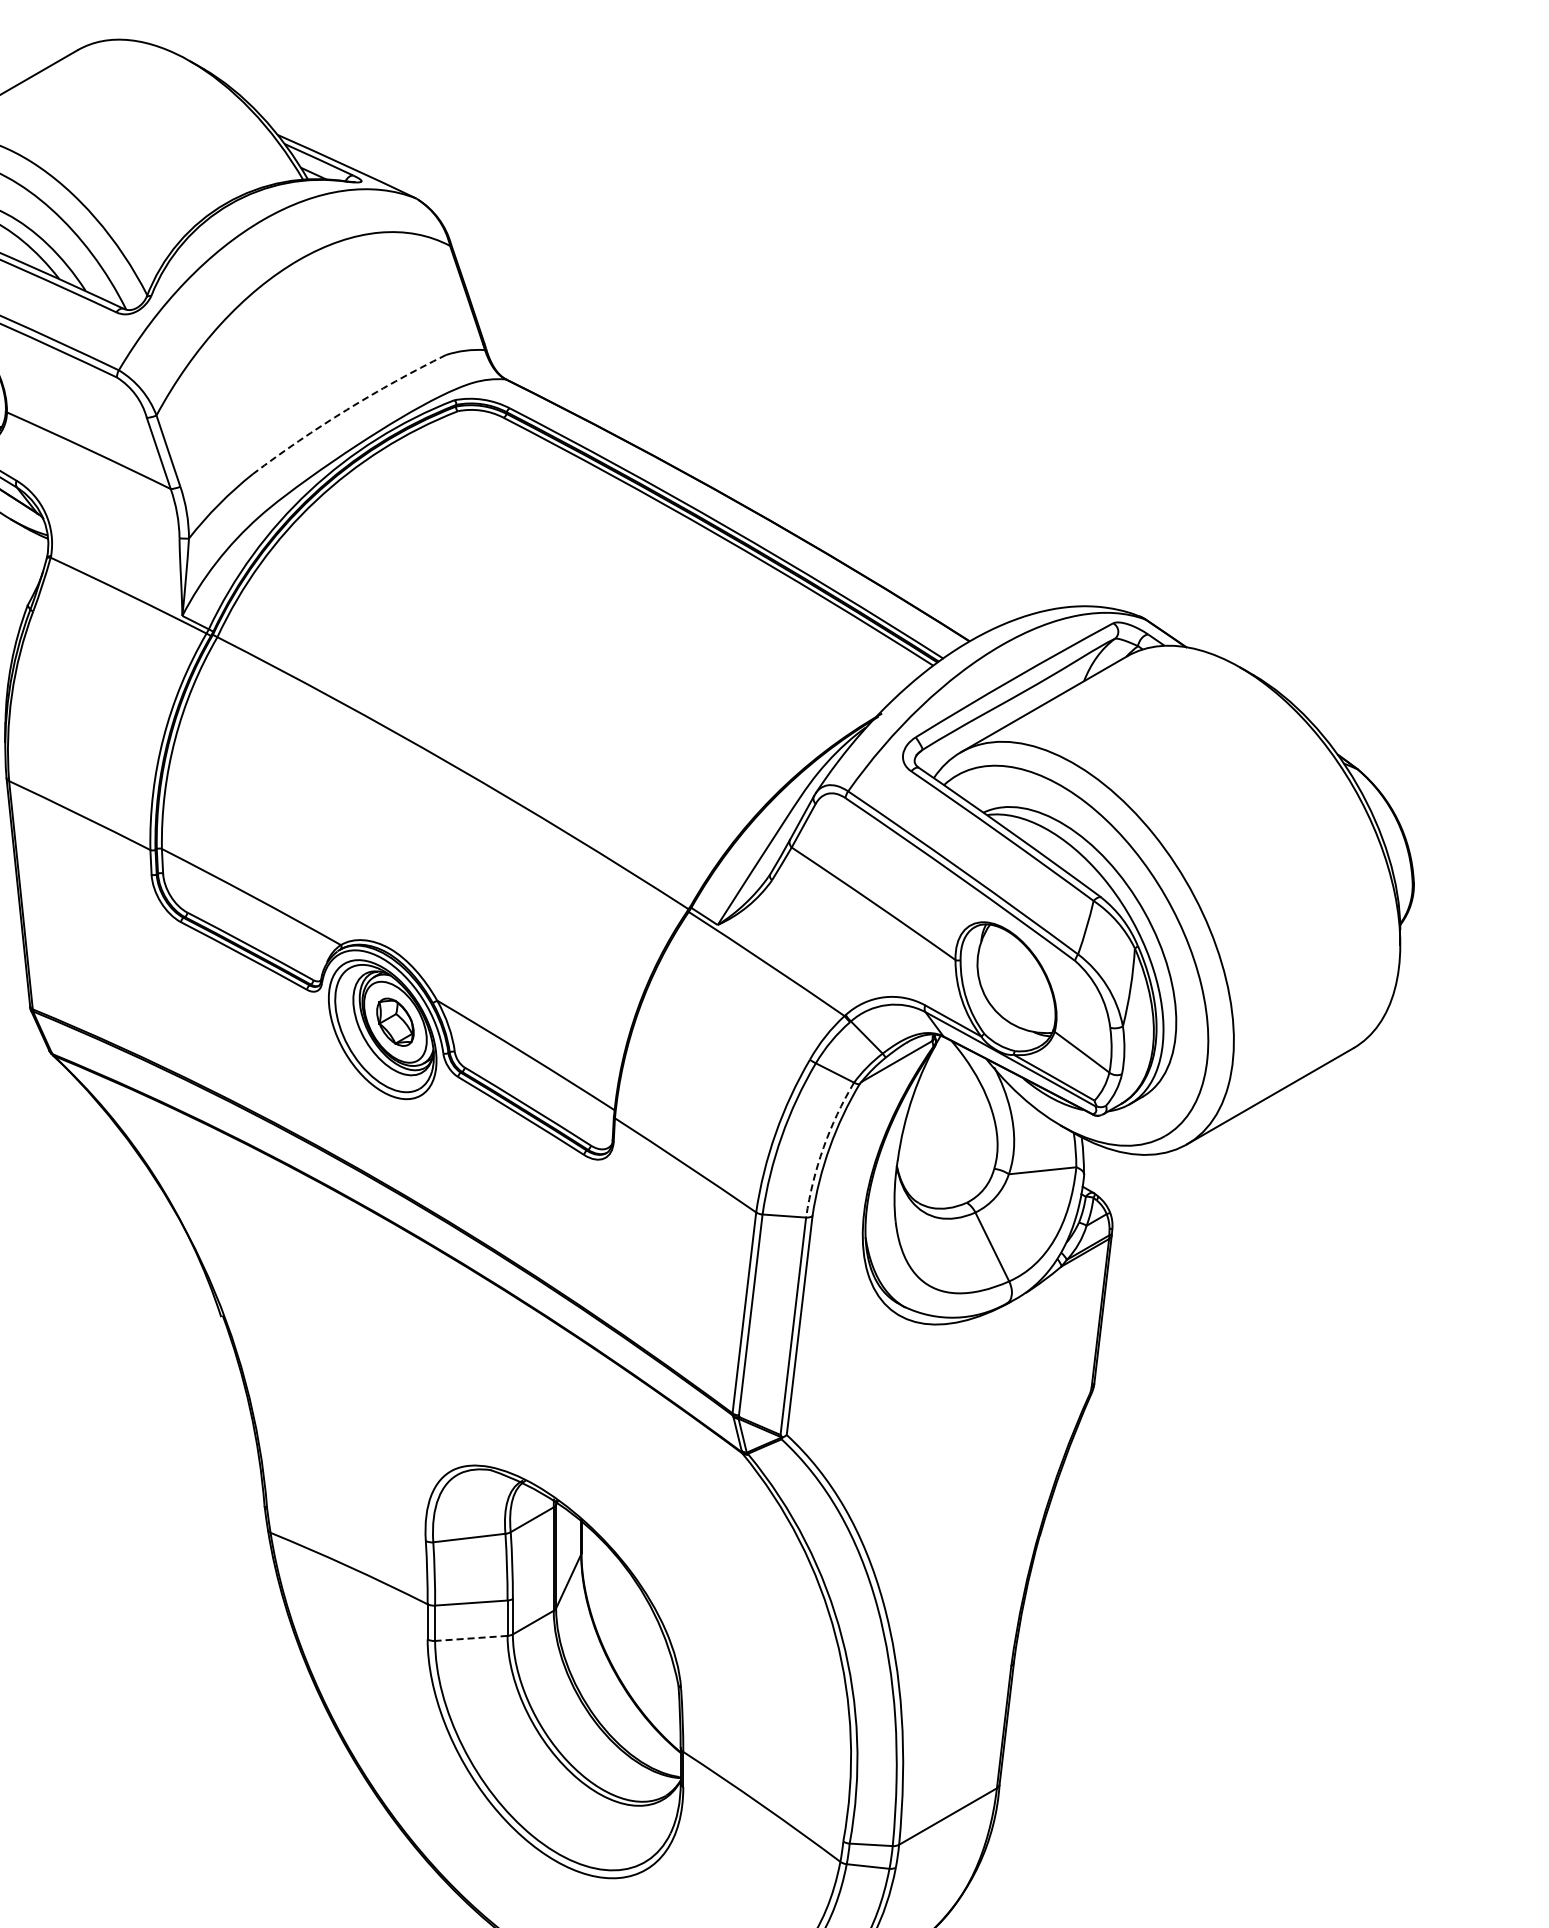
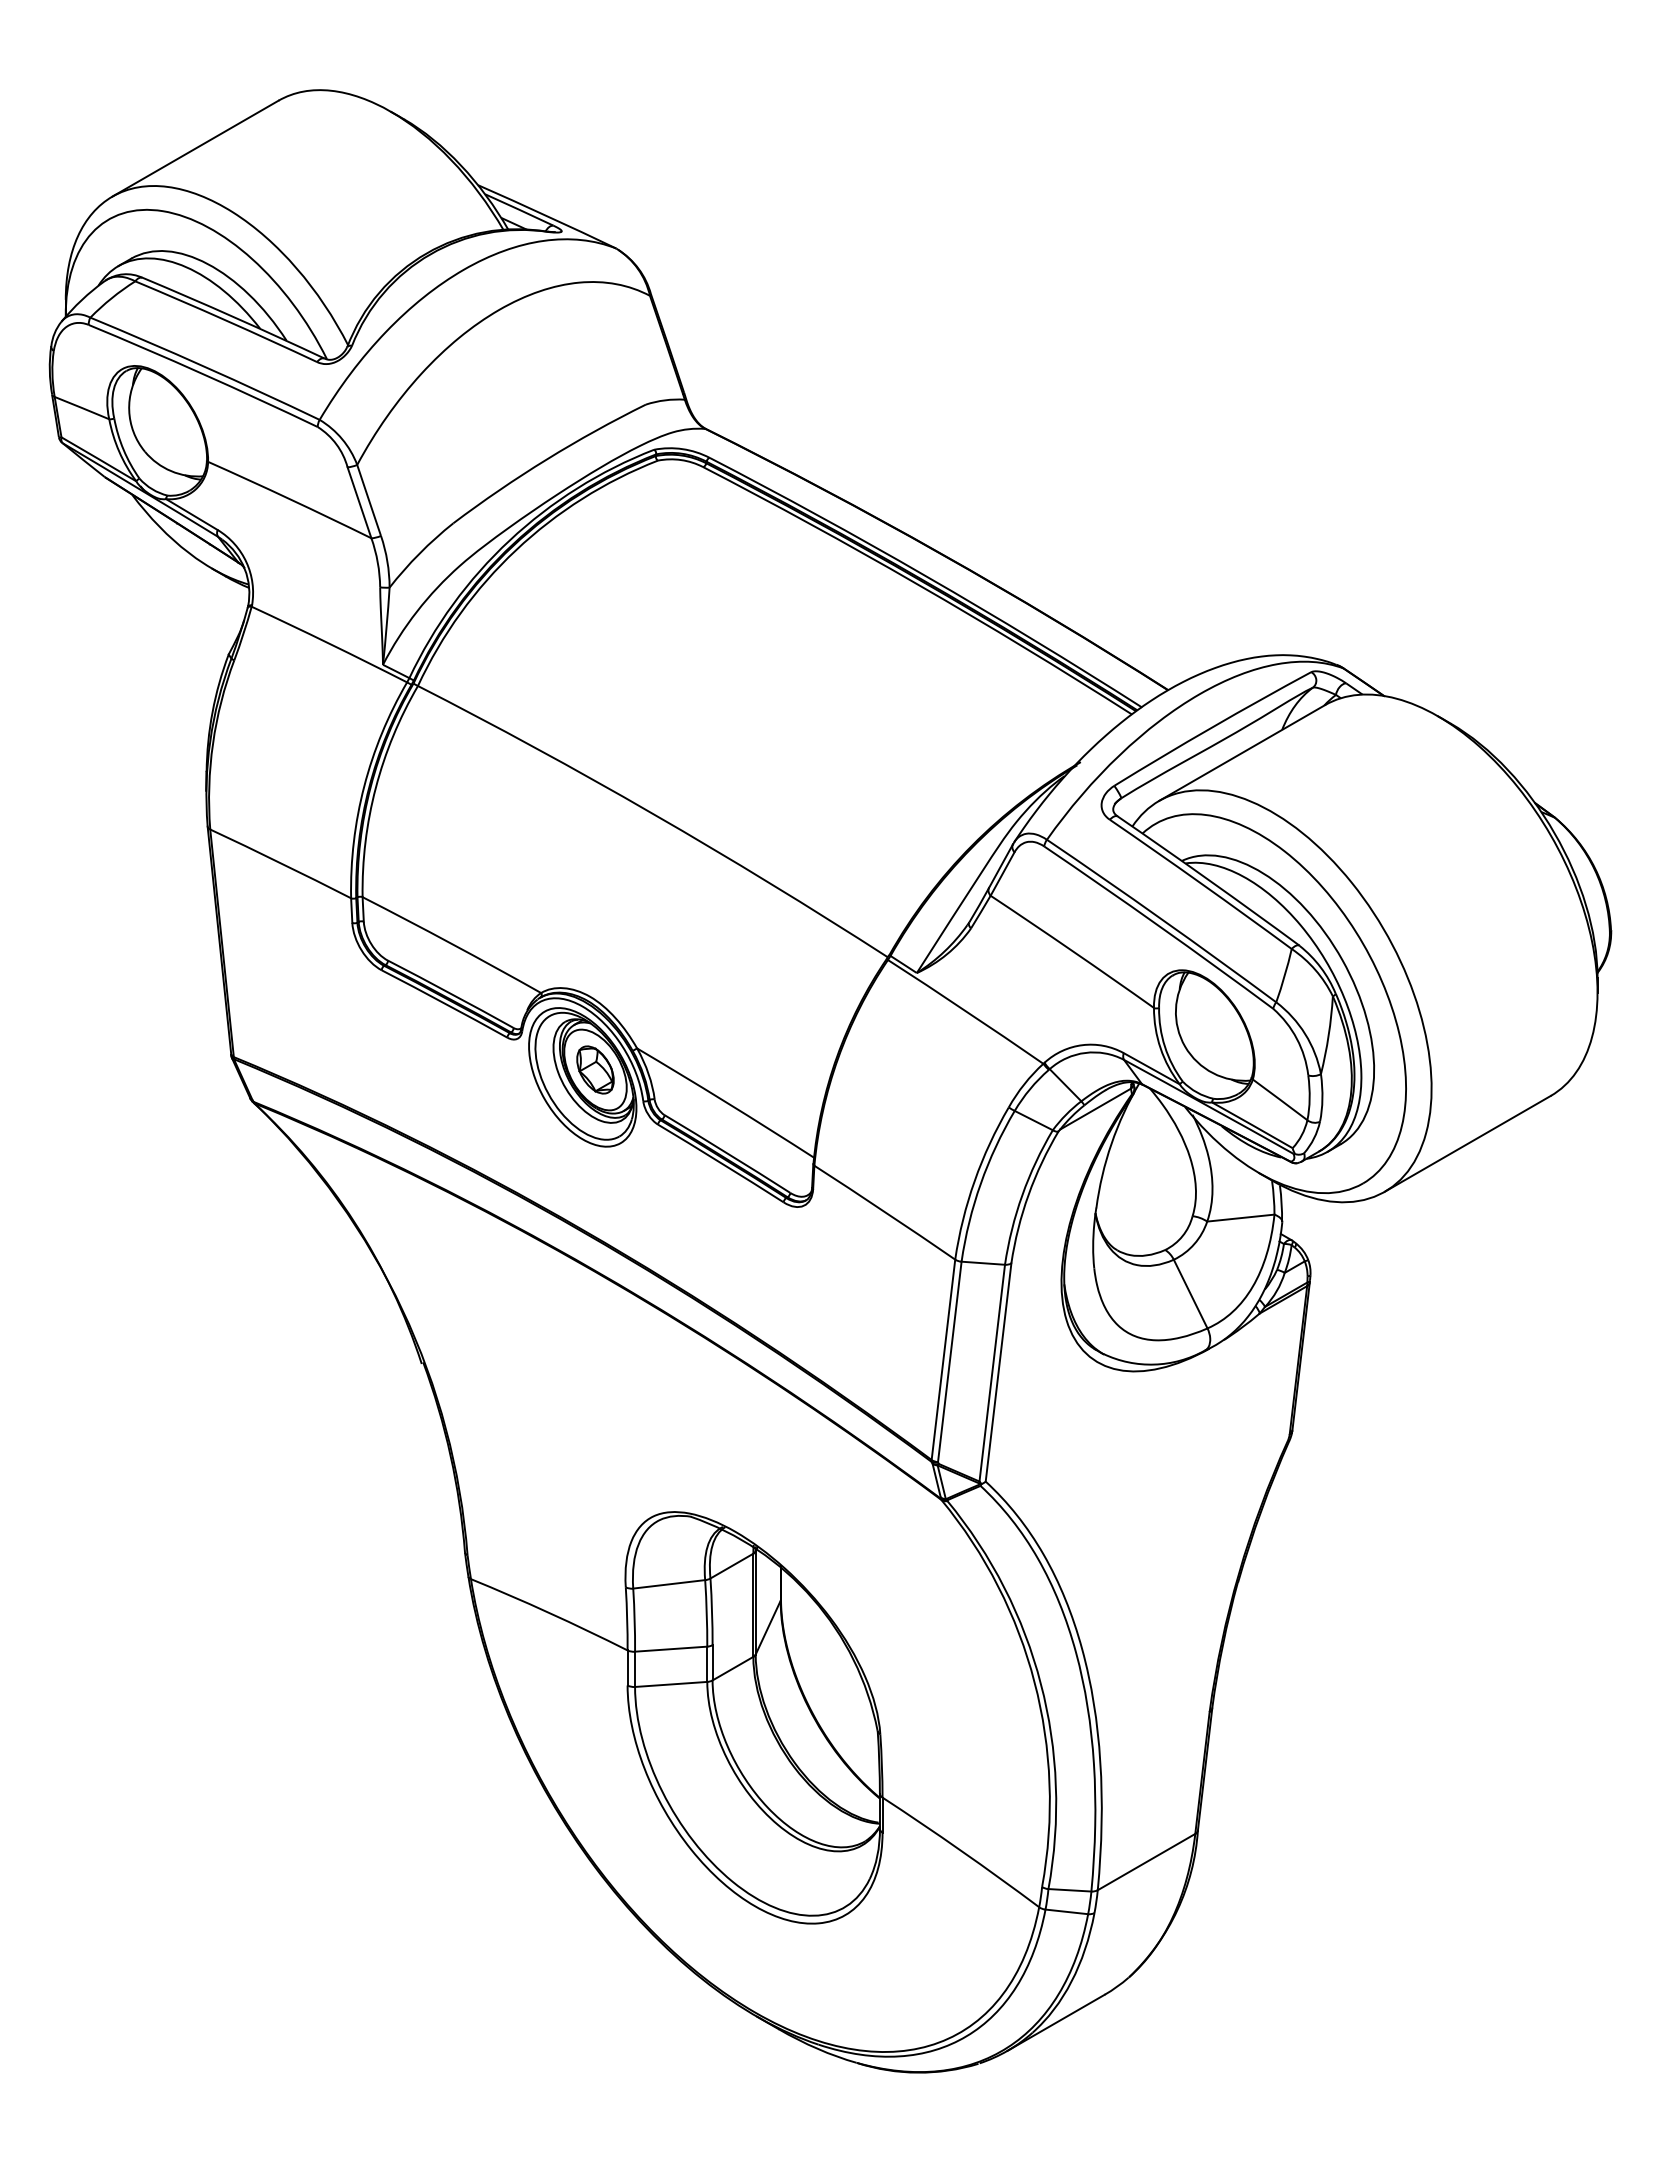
arc: (346, 410) -> (546, 459), dashed -> solid
arc: (823, 1148) -> (1022, 1195), dashed -> solid
line: (470, 1638) -> (670, 1684), dashed -> solid

